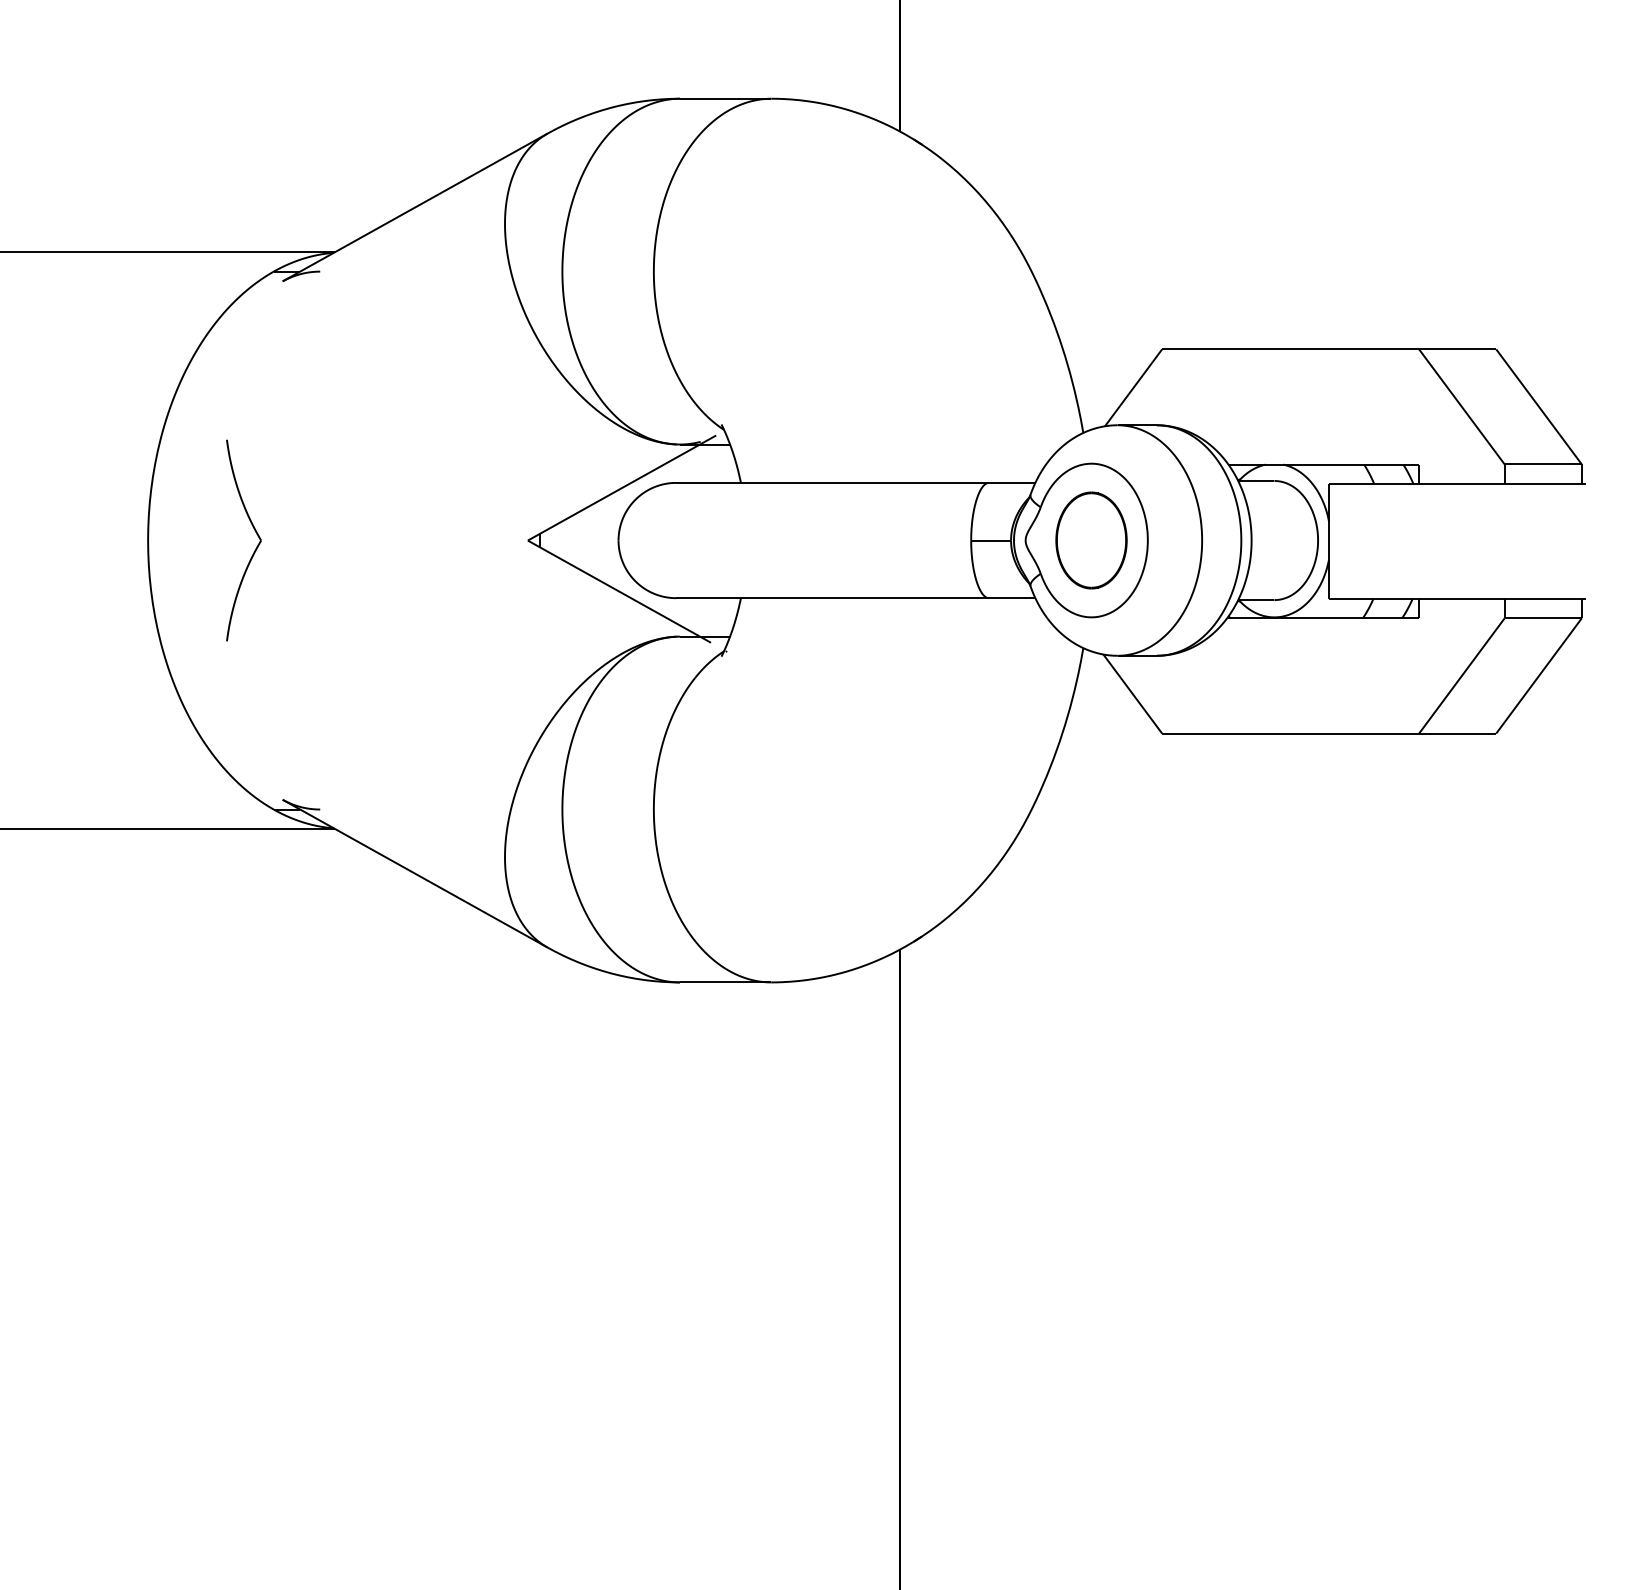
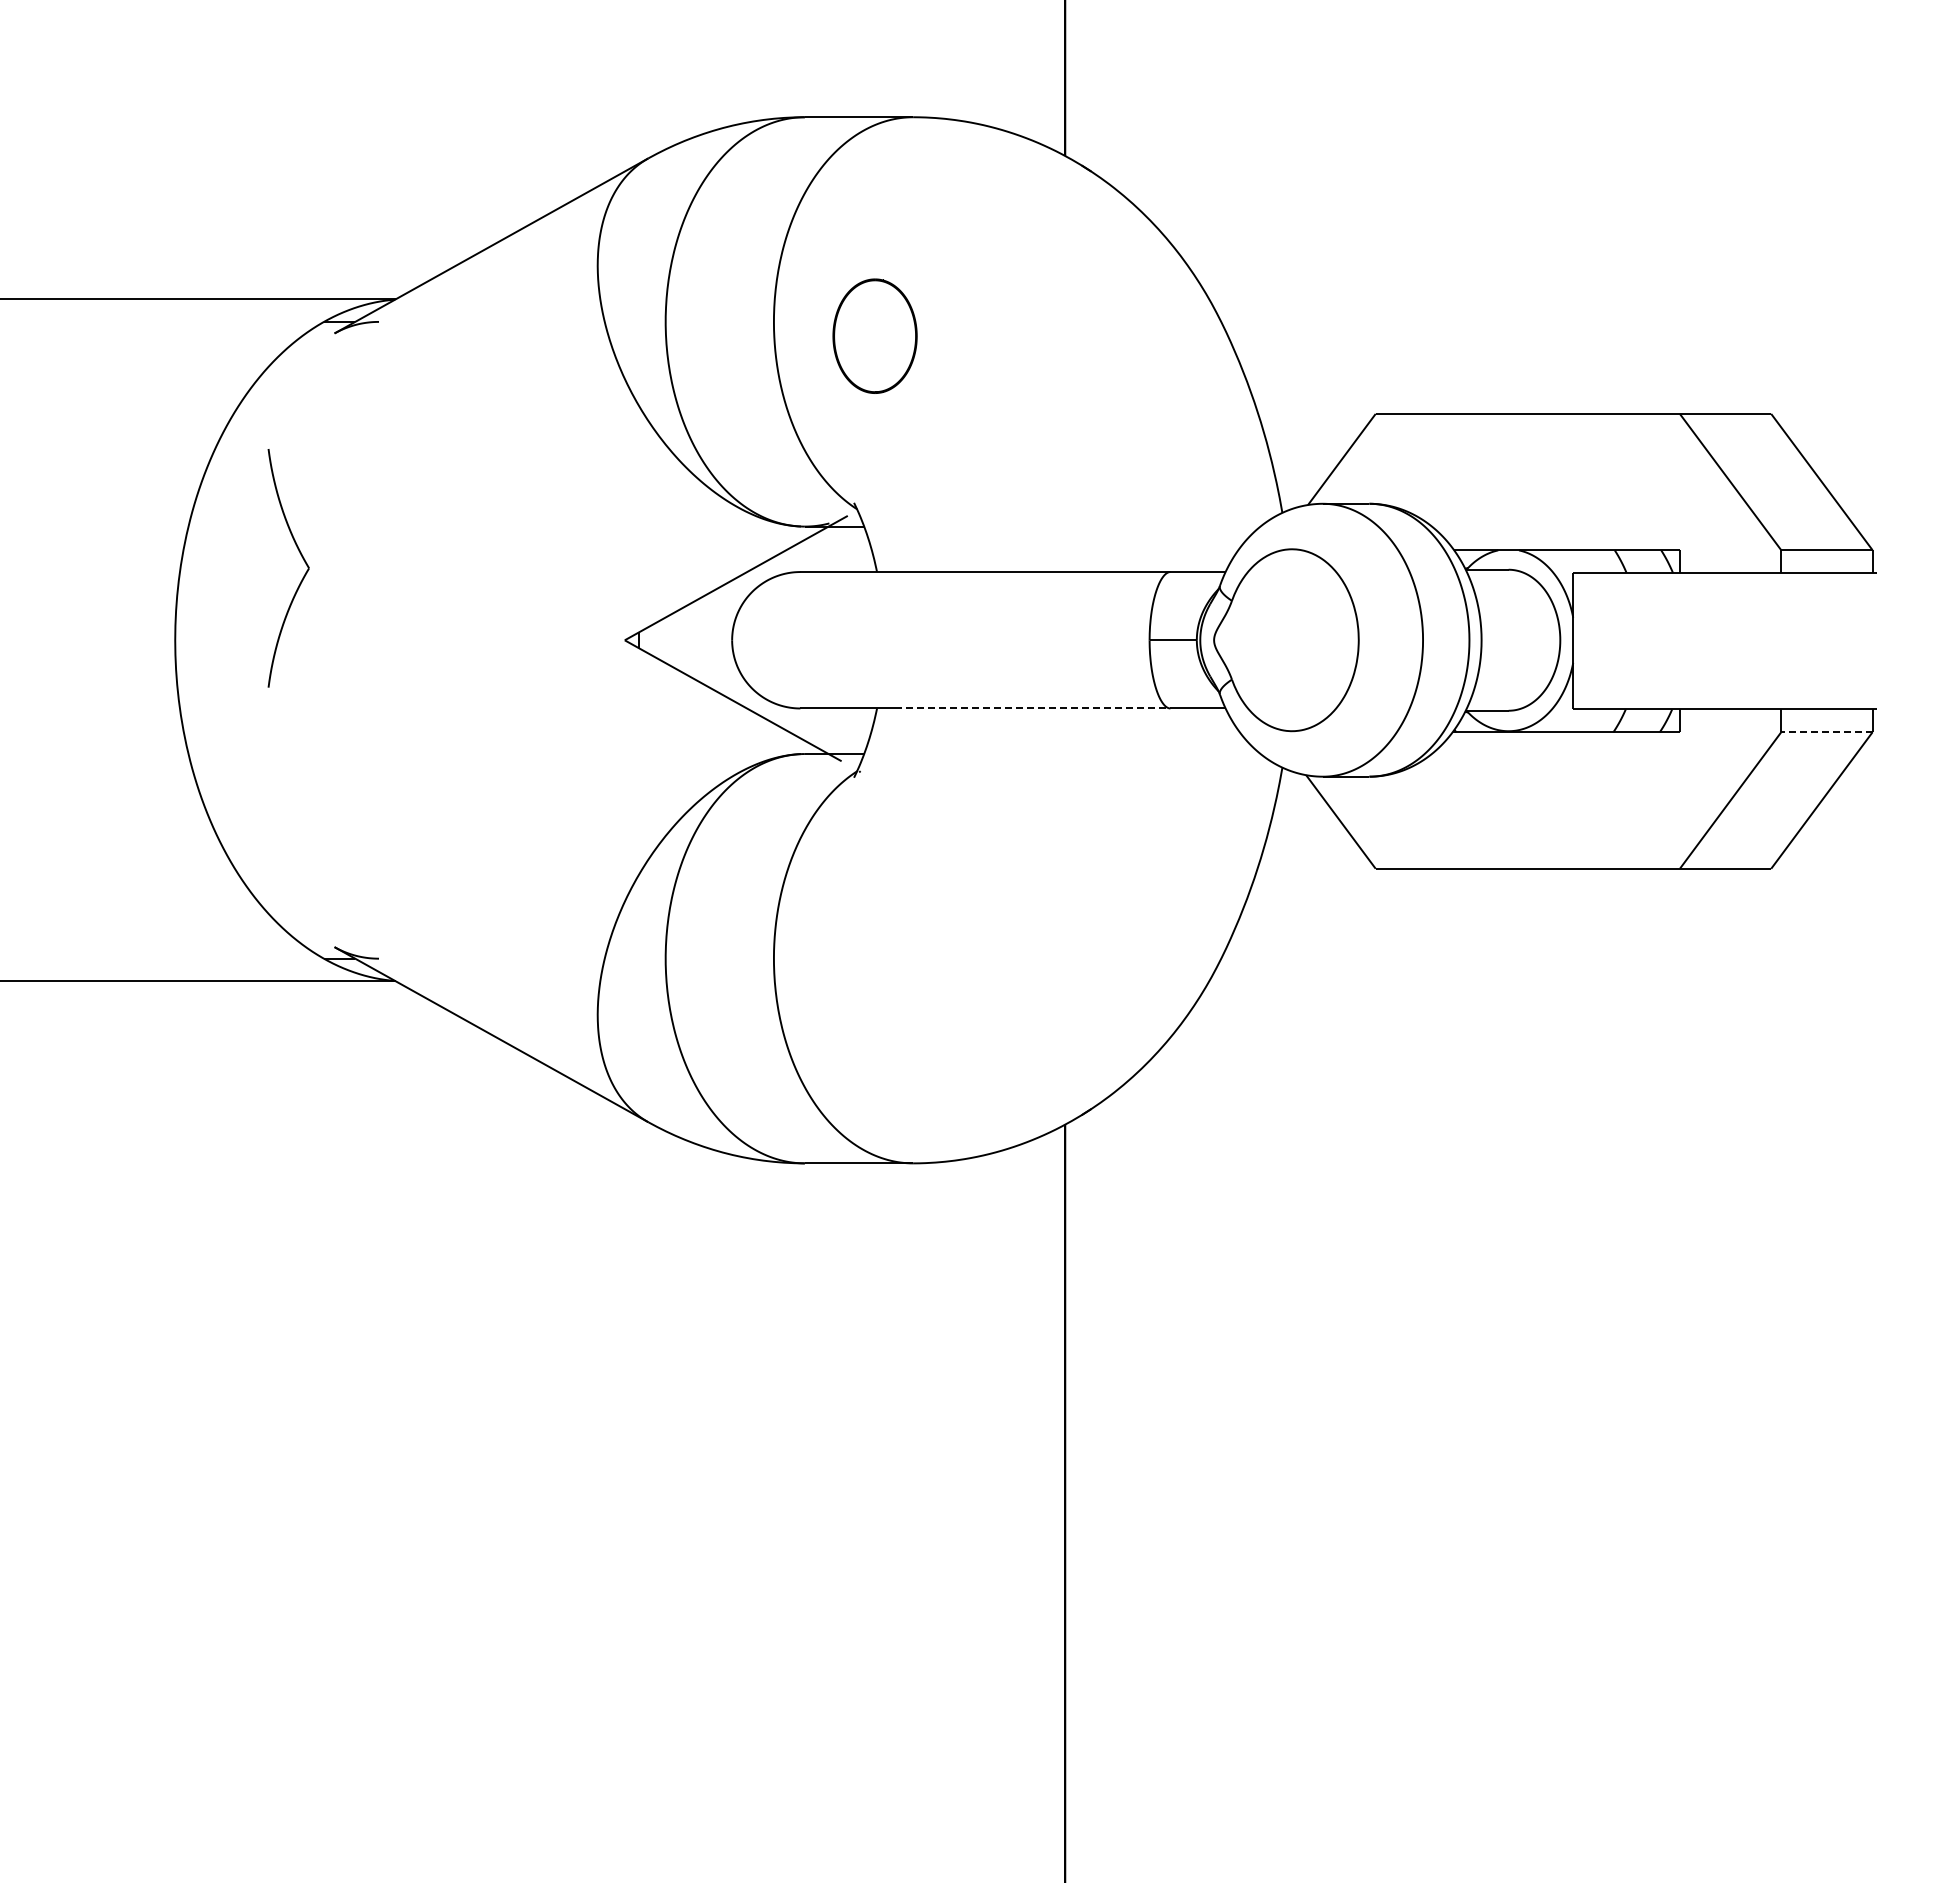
part: (1091, 539) -> (874, 335), moved
part: (256, 546) -> (303, 575), moved
line: (872, 598) -> (1032, 708), solid -> dashed
line: (1542, 618) -> (1826, 732), solid -> dashed

